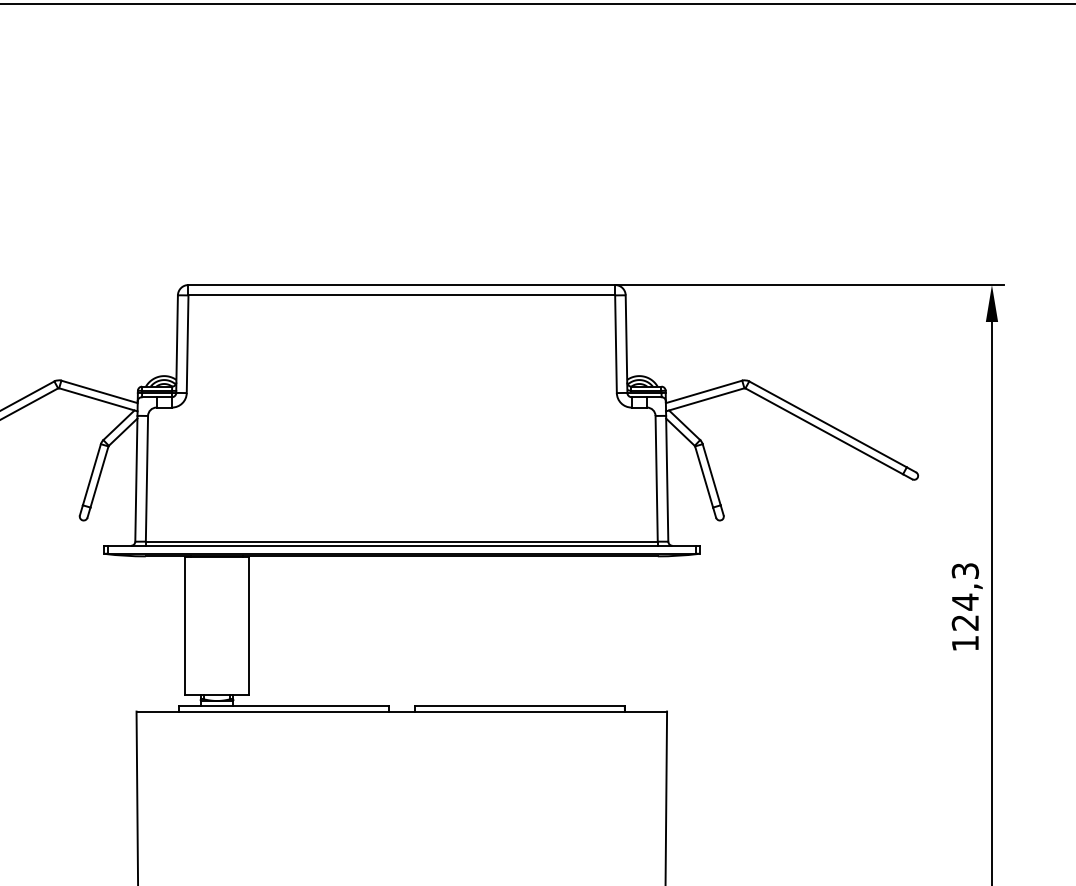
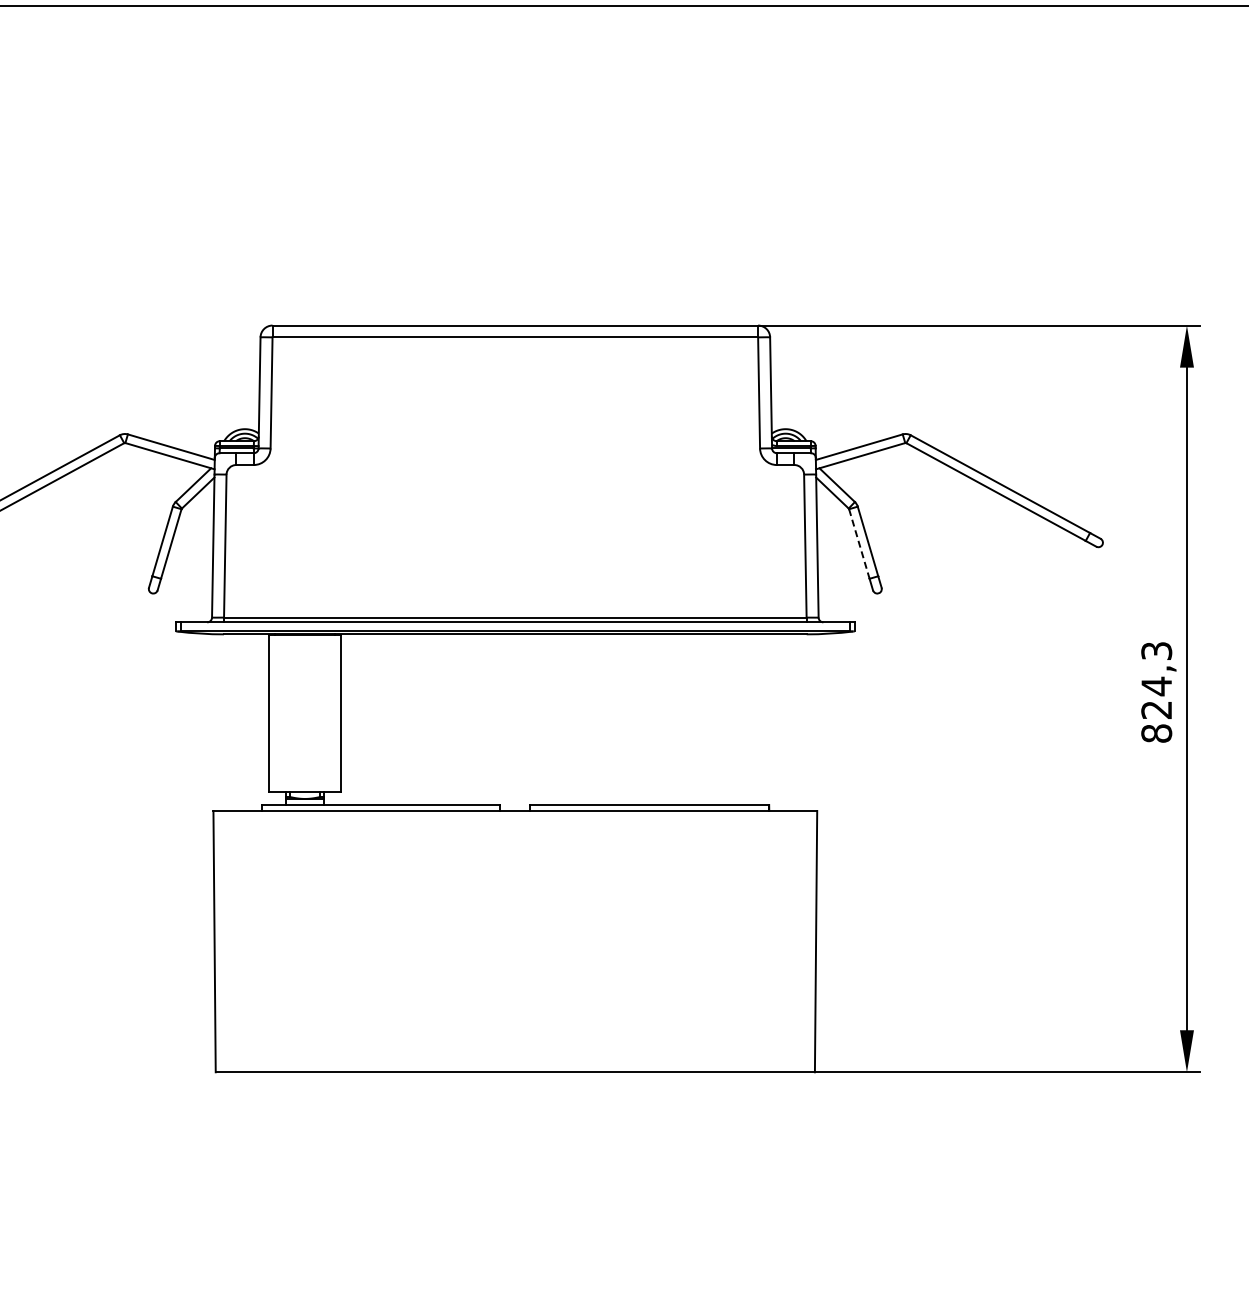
line: (704, 477) -> (859, 544), solid -> dashed
text: (965, 643) -> (1156, 733), 124,3 -> 824,3

